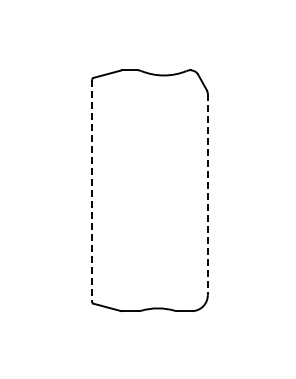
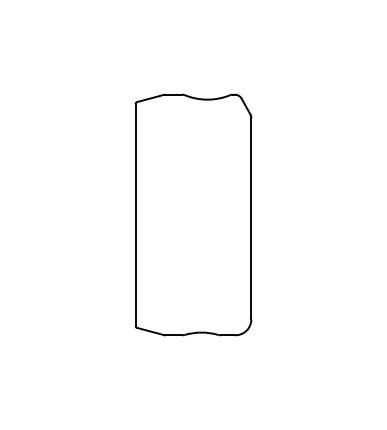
line: (91, 191) -> (135, 215), dashed -> solid
line: (207, 194) -> (251, 218), dashed -> solid

